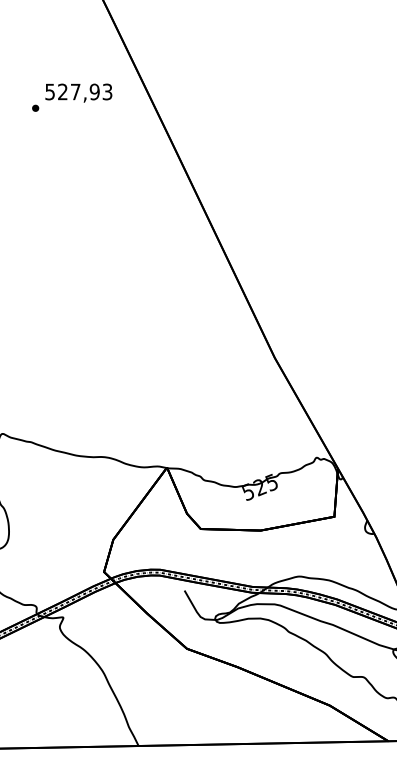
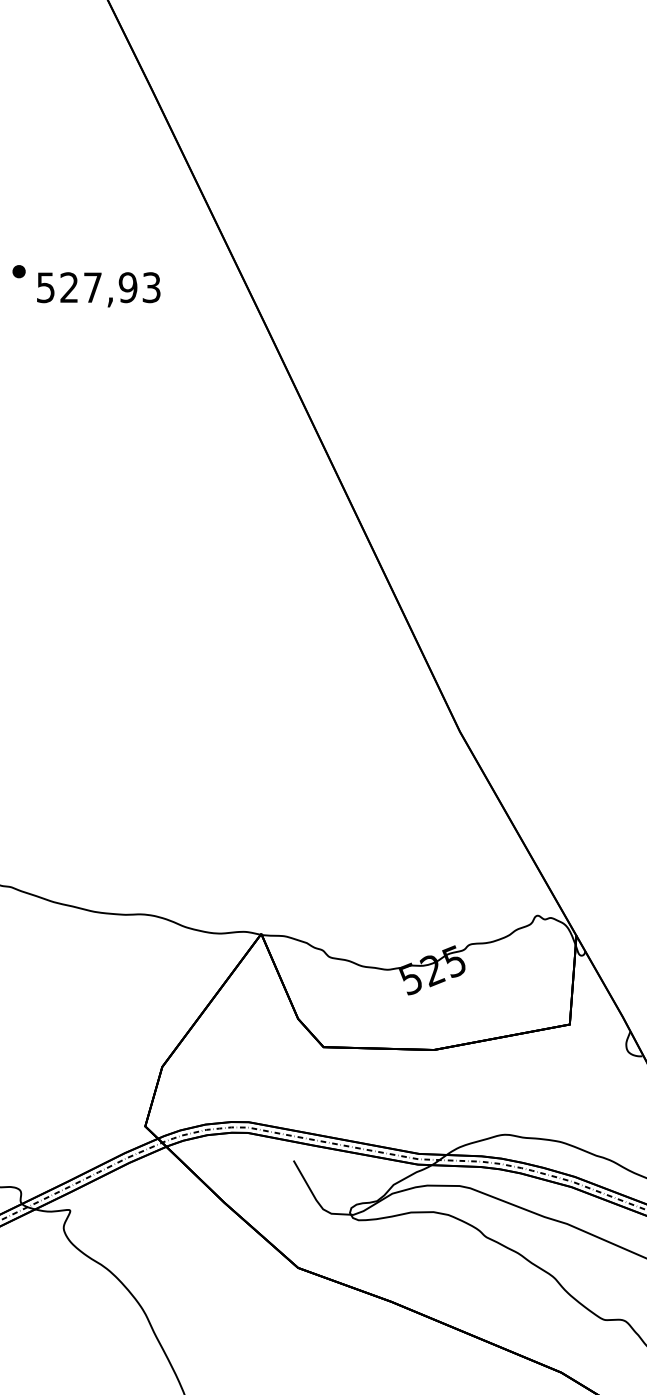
text: (78, 92) -> (98, 288), moved

